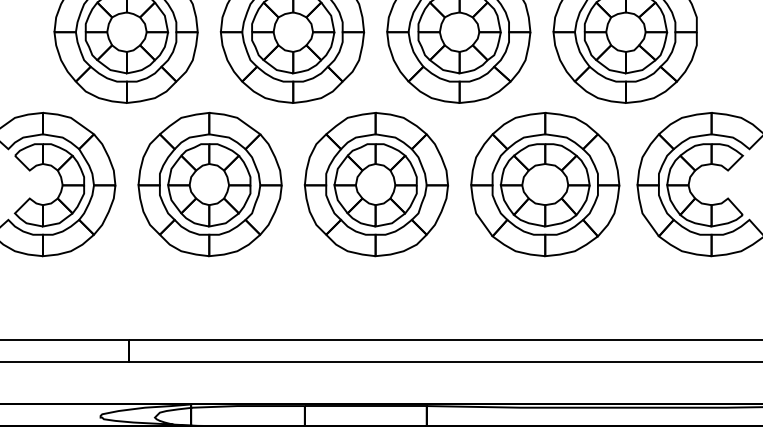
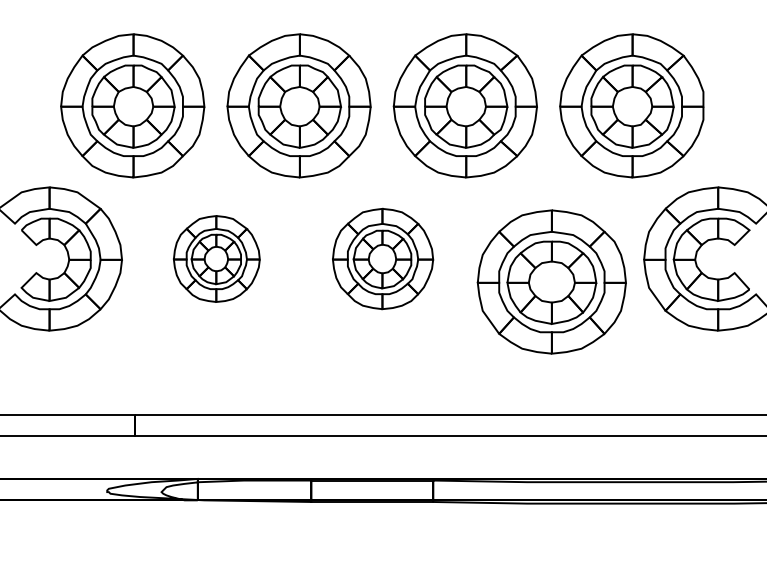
part: (209, 184) -> (216, 258), size x0.6
part: (375, 184) -> (382, 258), size x0.7
part: (544, 184) -> (551, 281), moved

